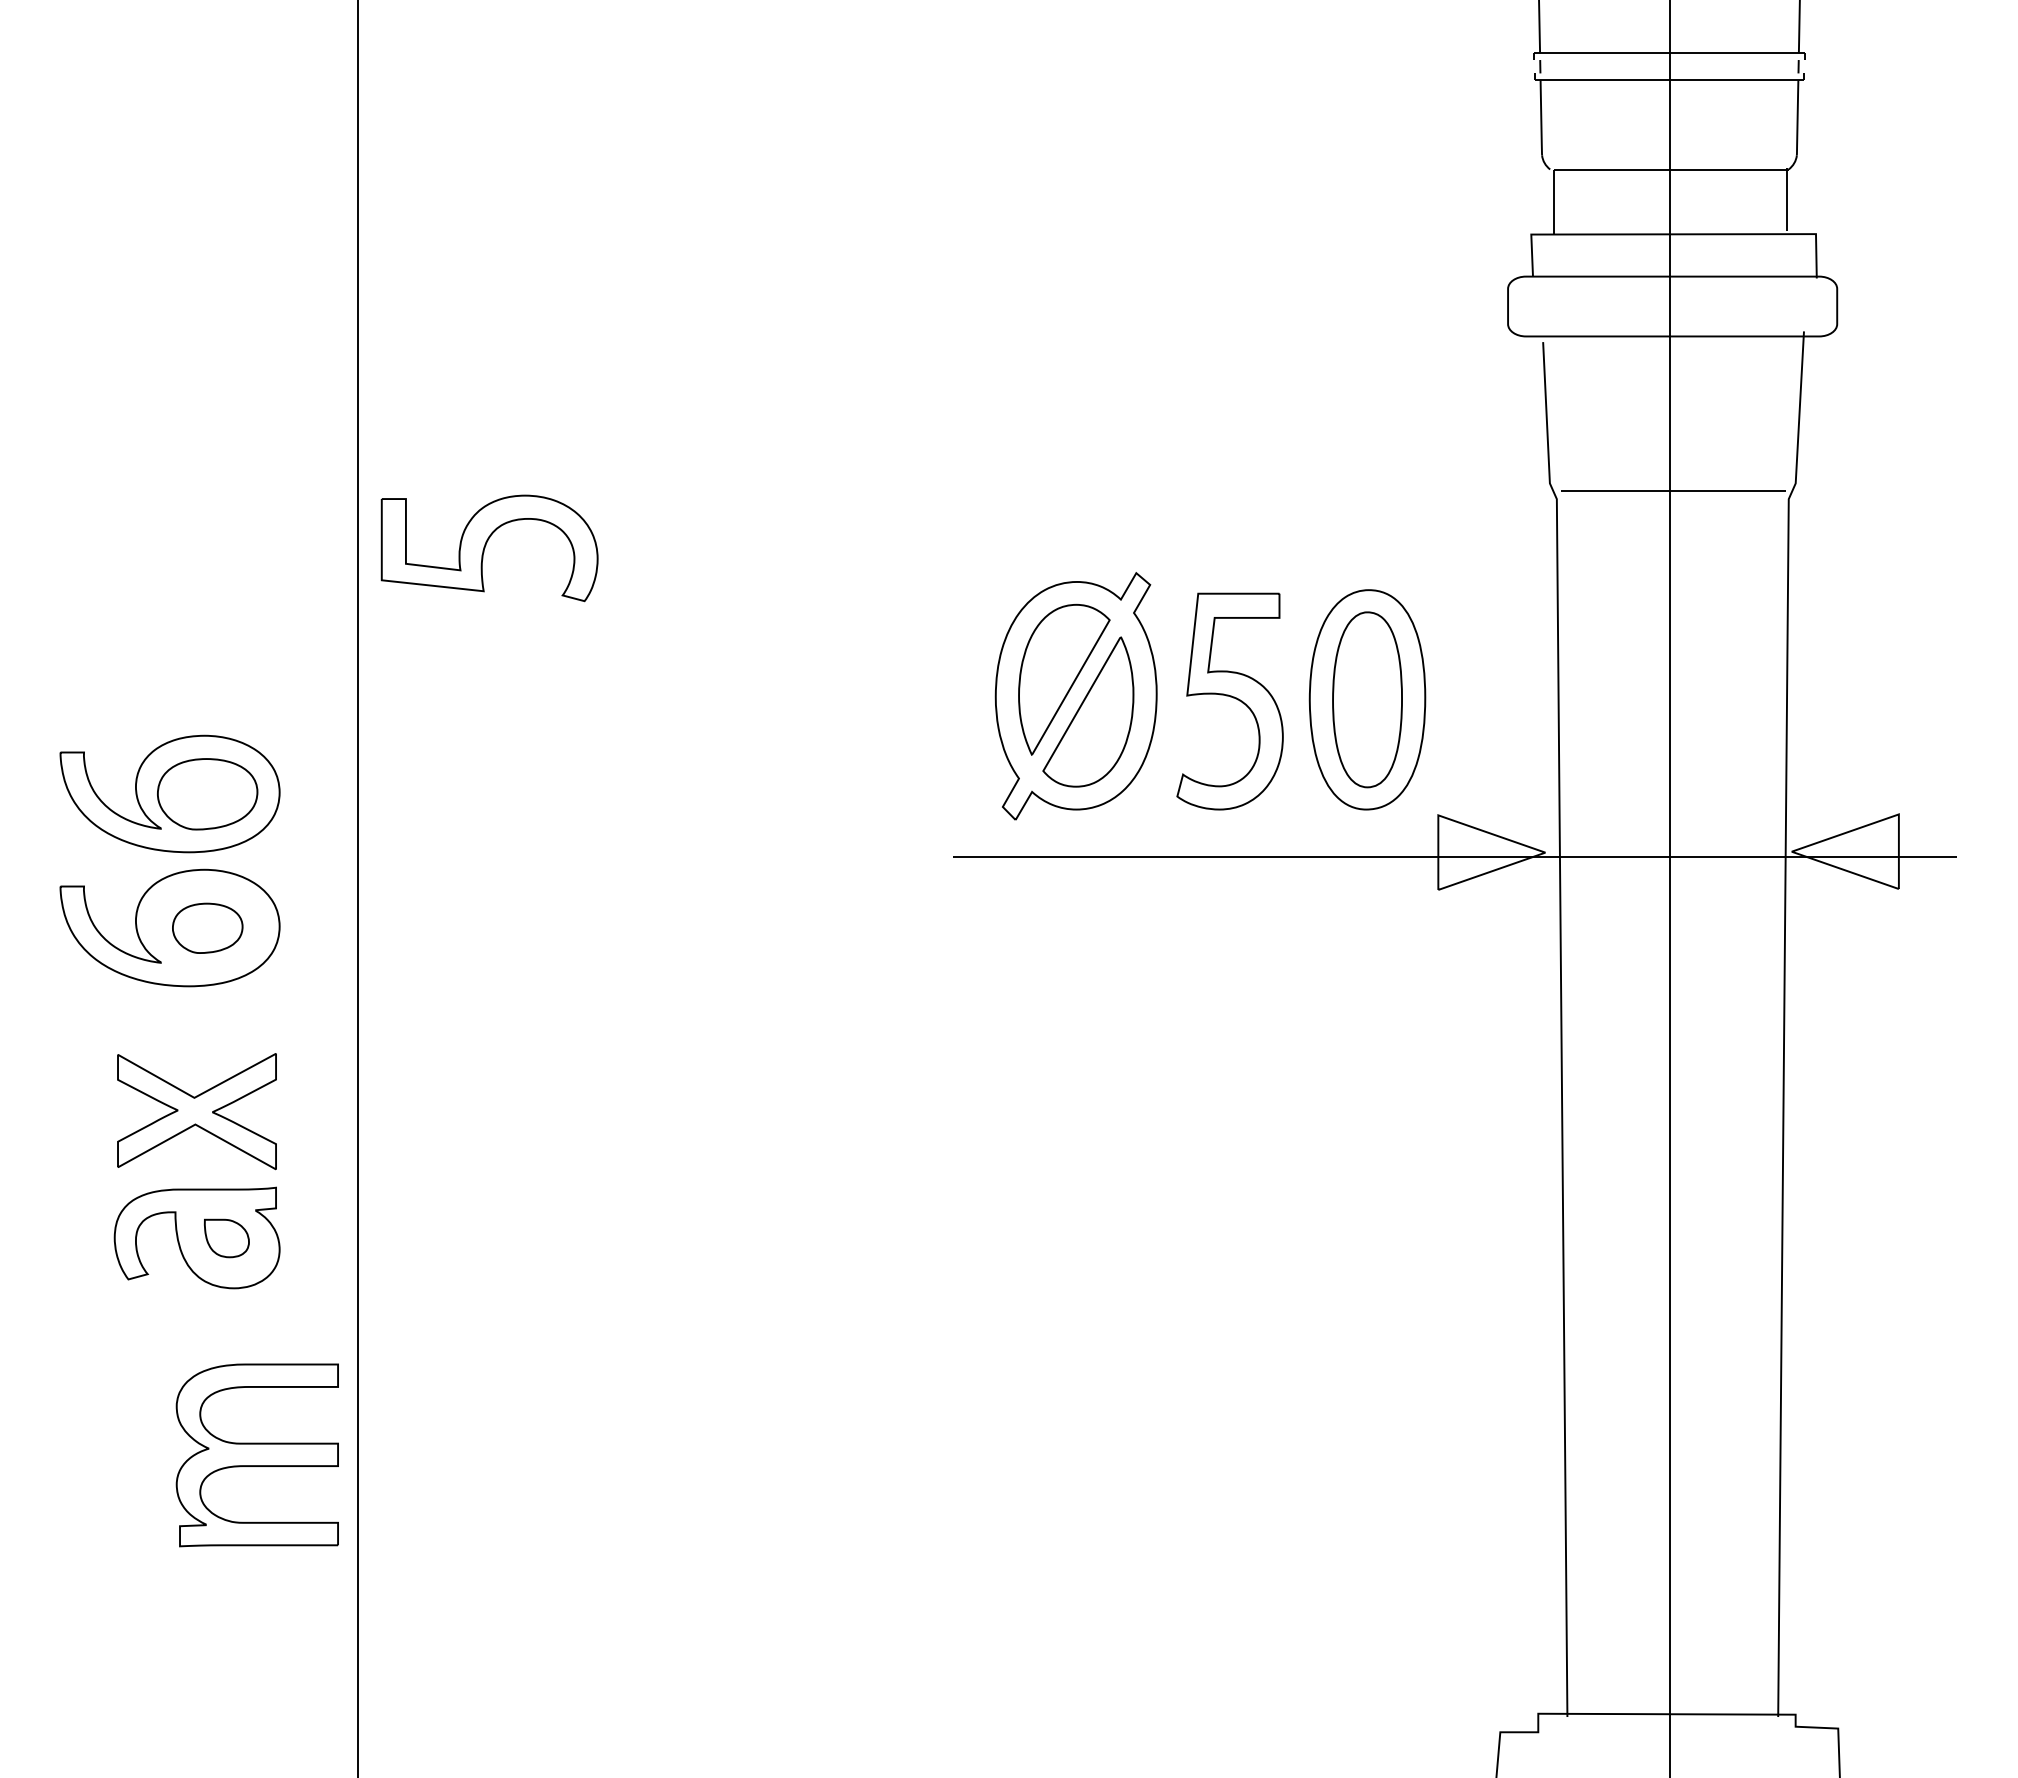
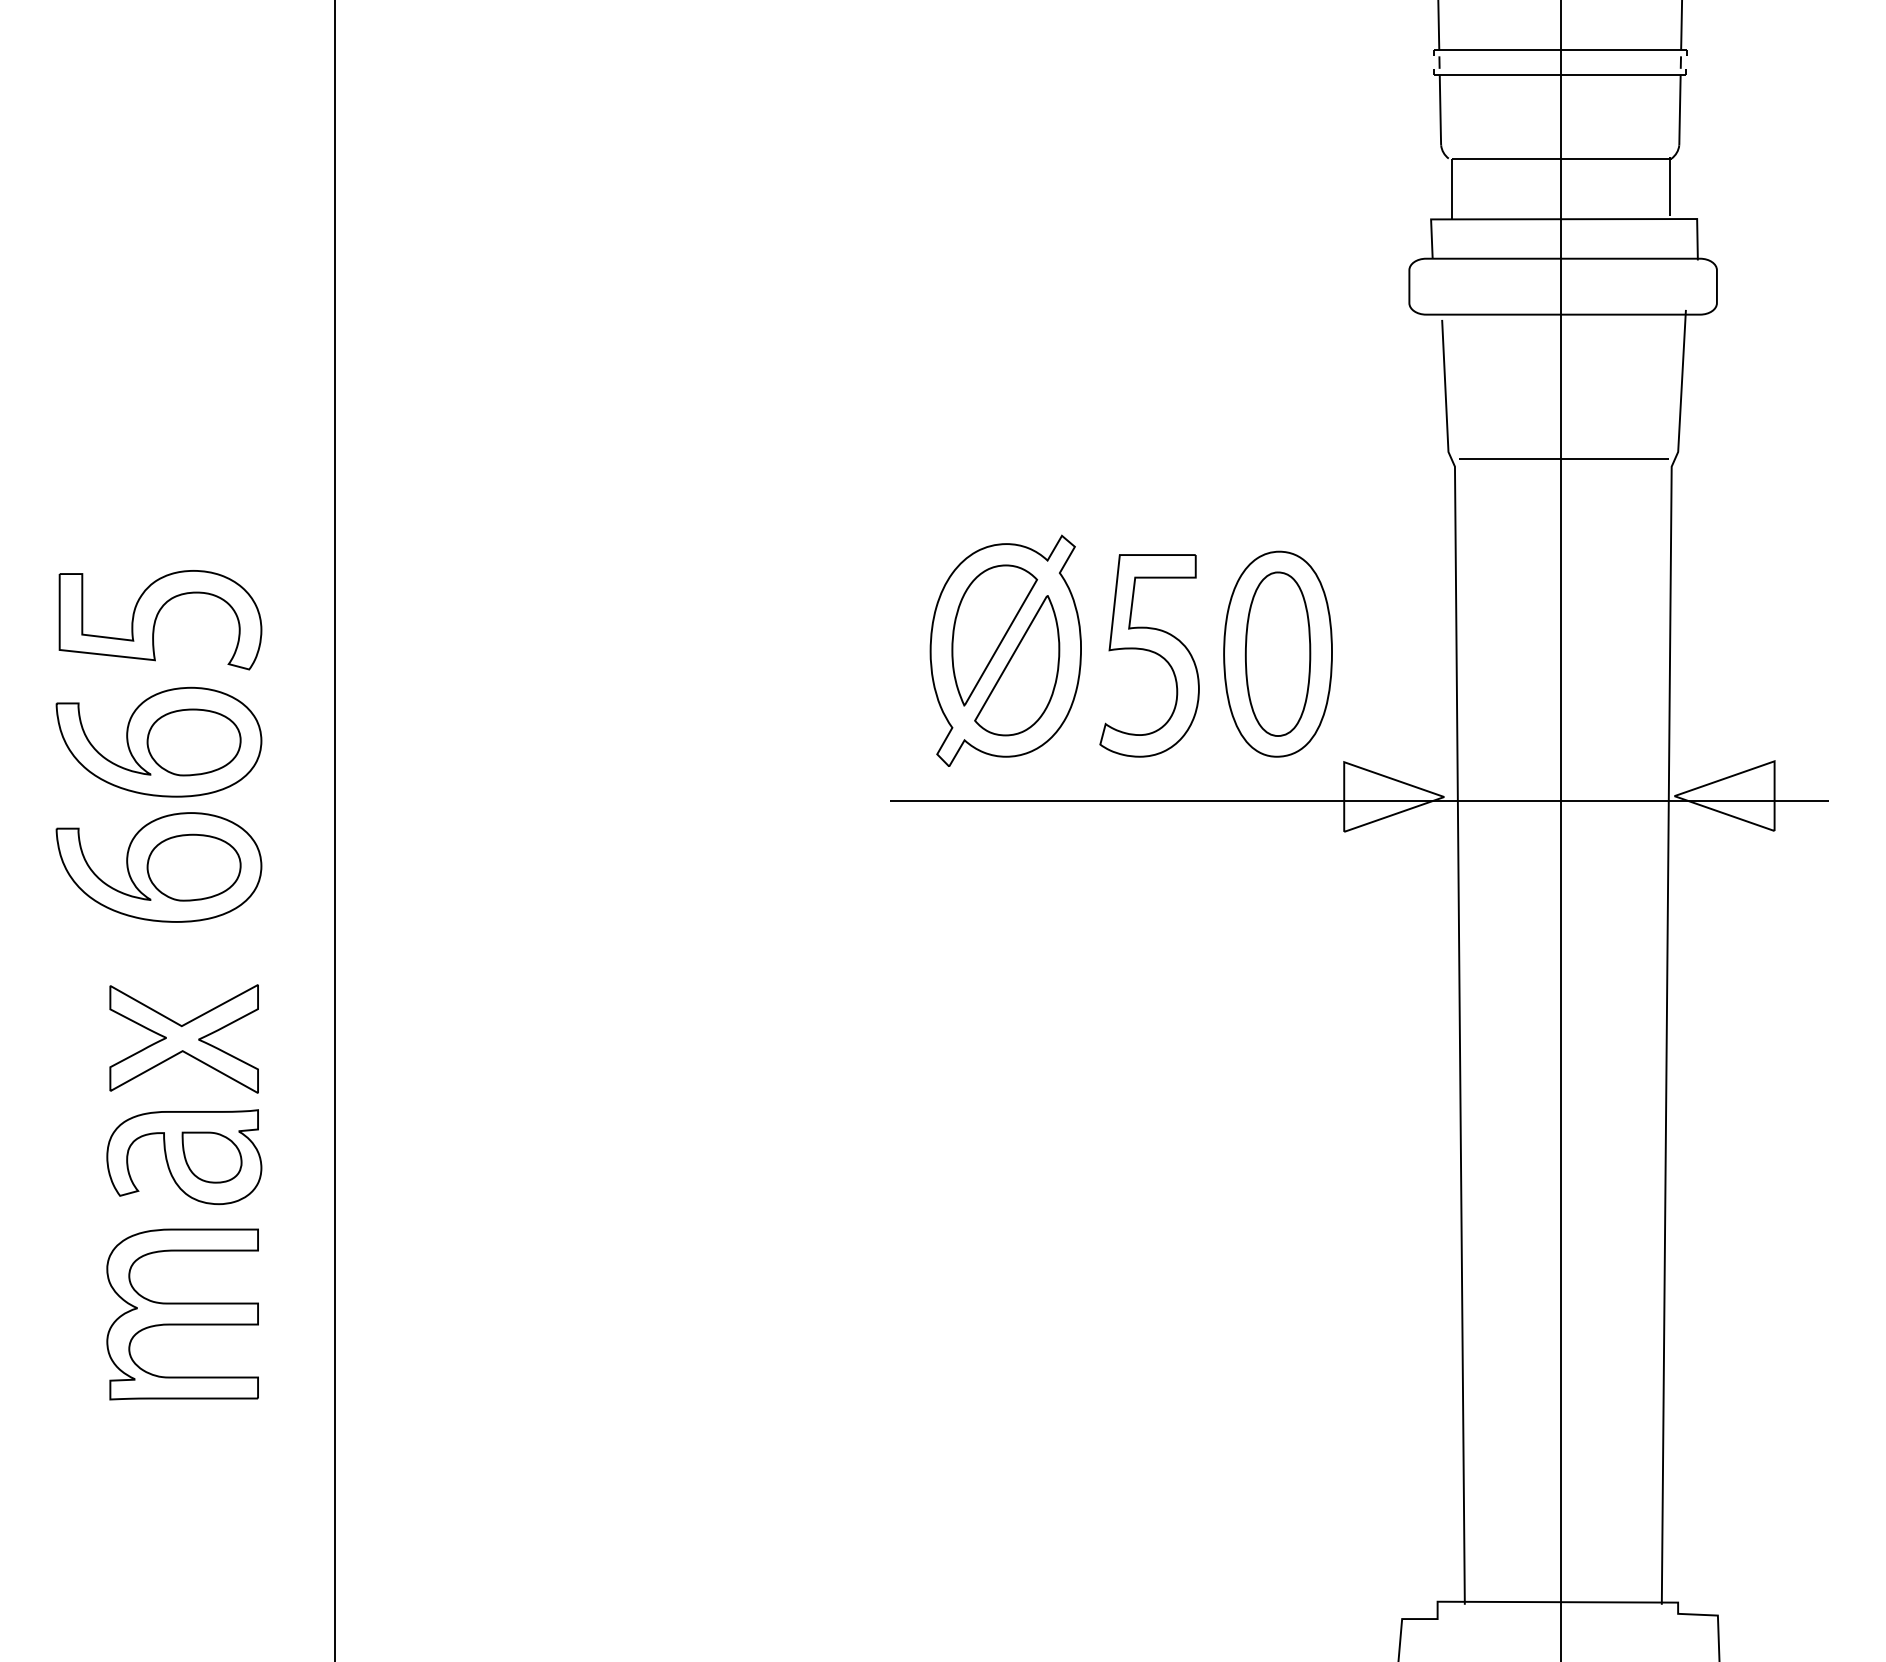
part: (489, 548) -> (160, 620), moved
part: (207, 928) -> (193, 867), size x1.43
part: (226, 1238) -> (211, 1157), size x1.43
part: (256, 1455) -> (181, 1314), moved

